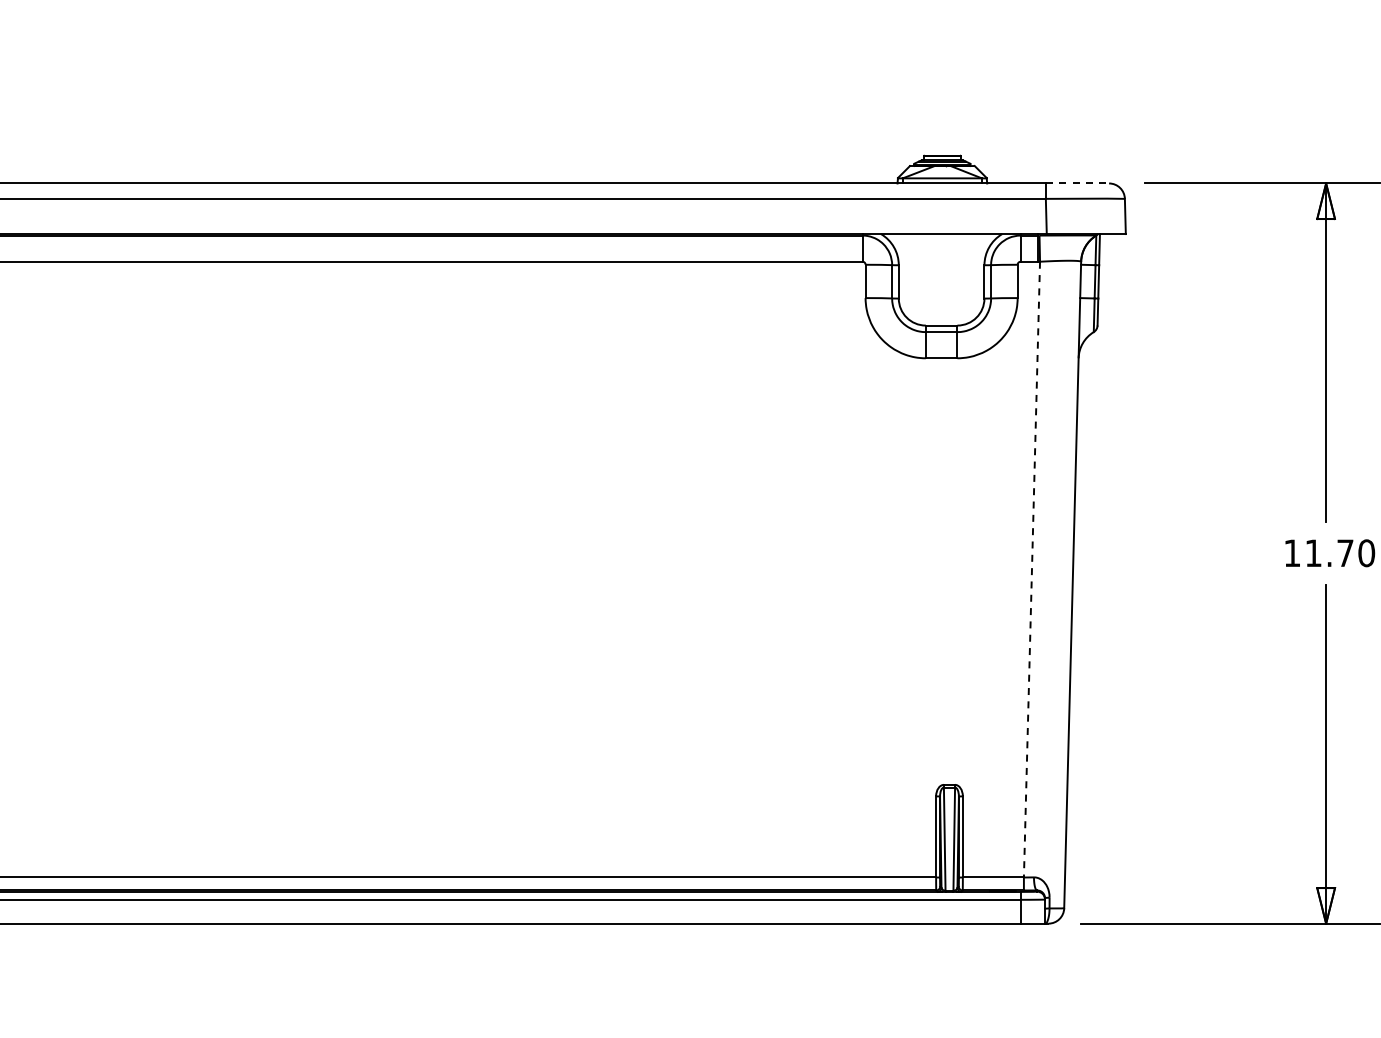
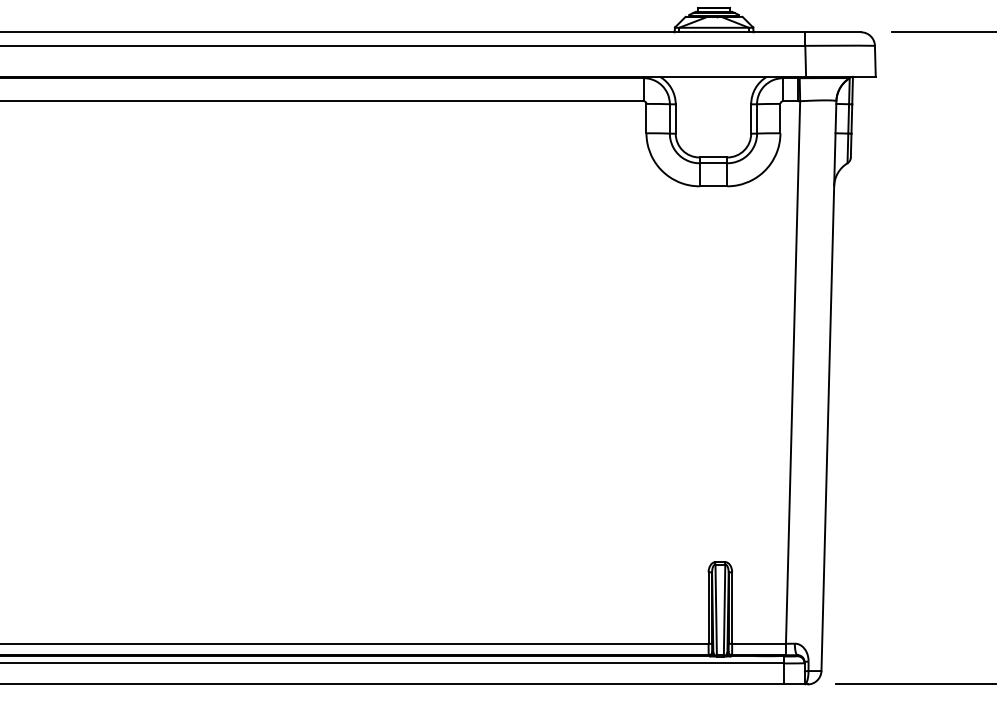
line: (1077, 183) -> (833, 32), dashed -> solid
line: (1031, 569) -> (792, 372), dashed -> solid

